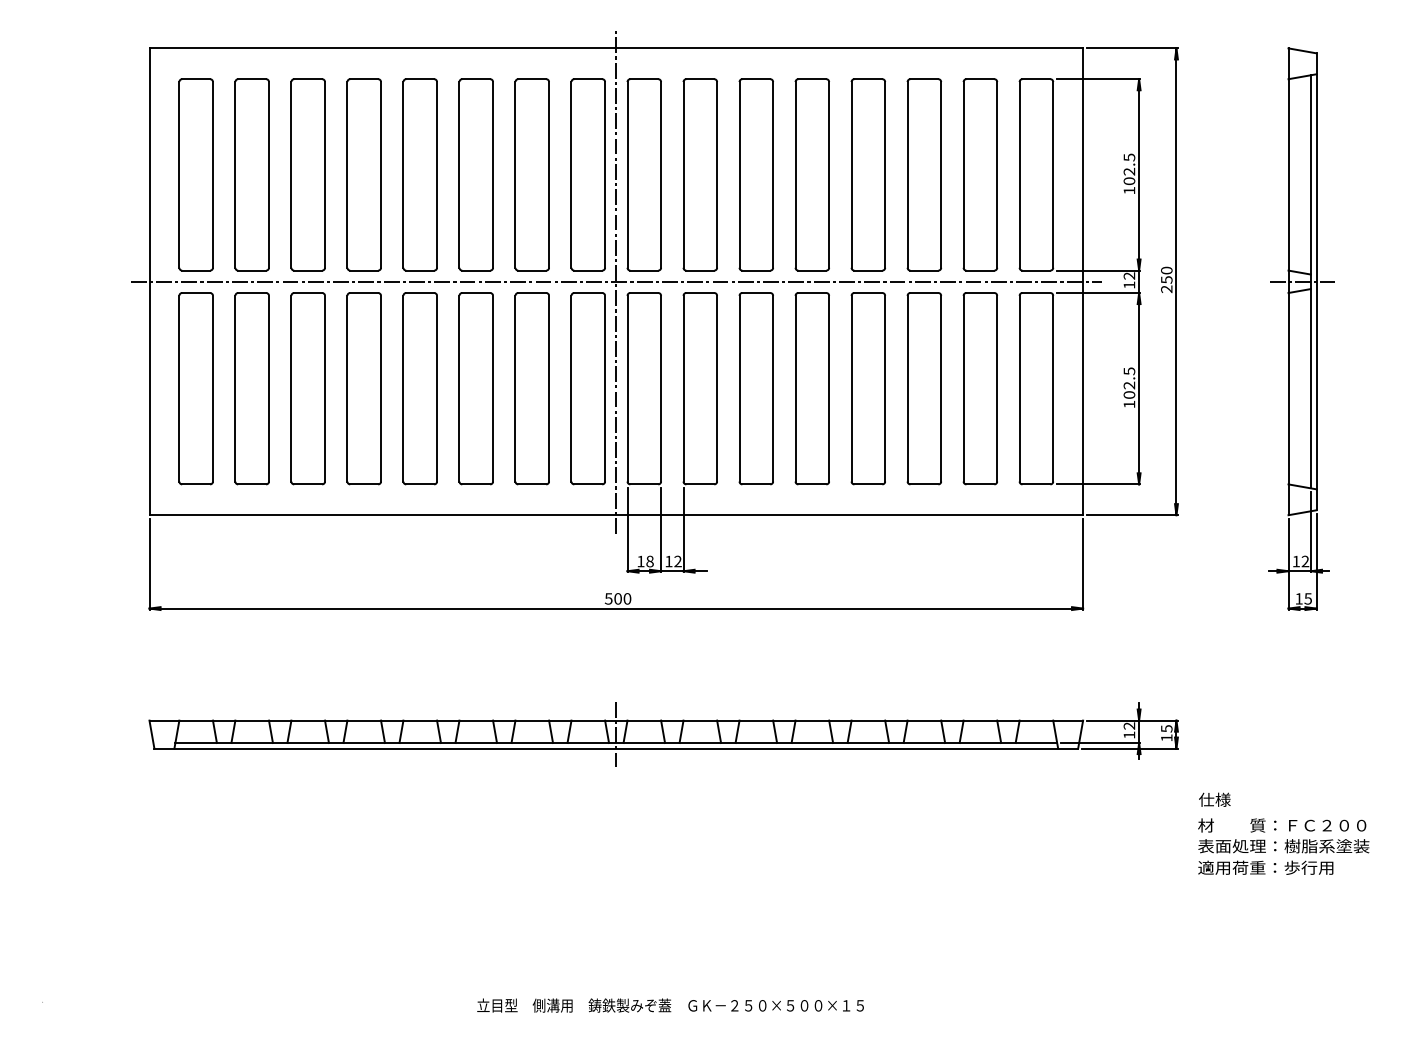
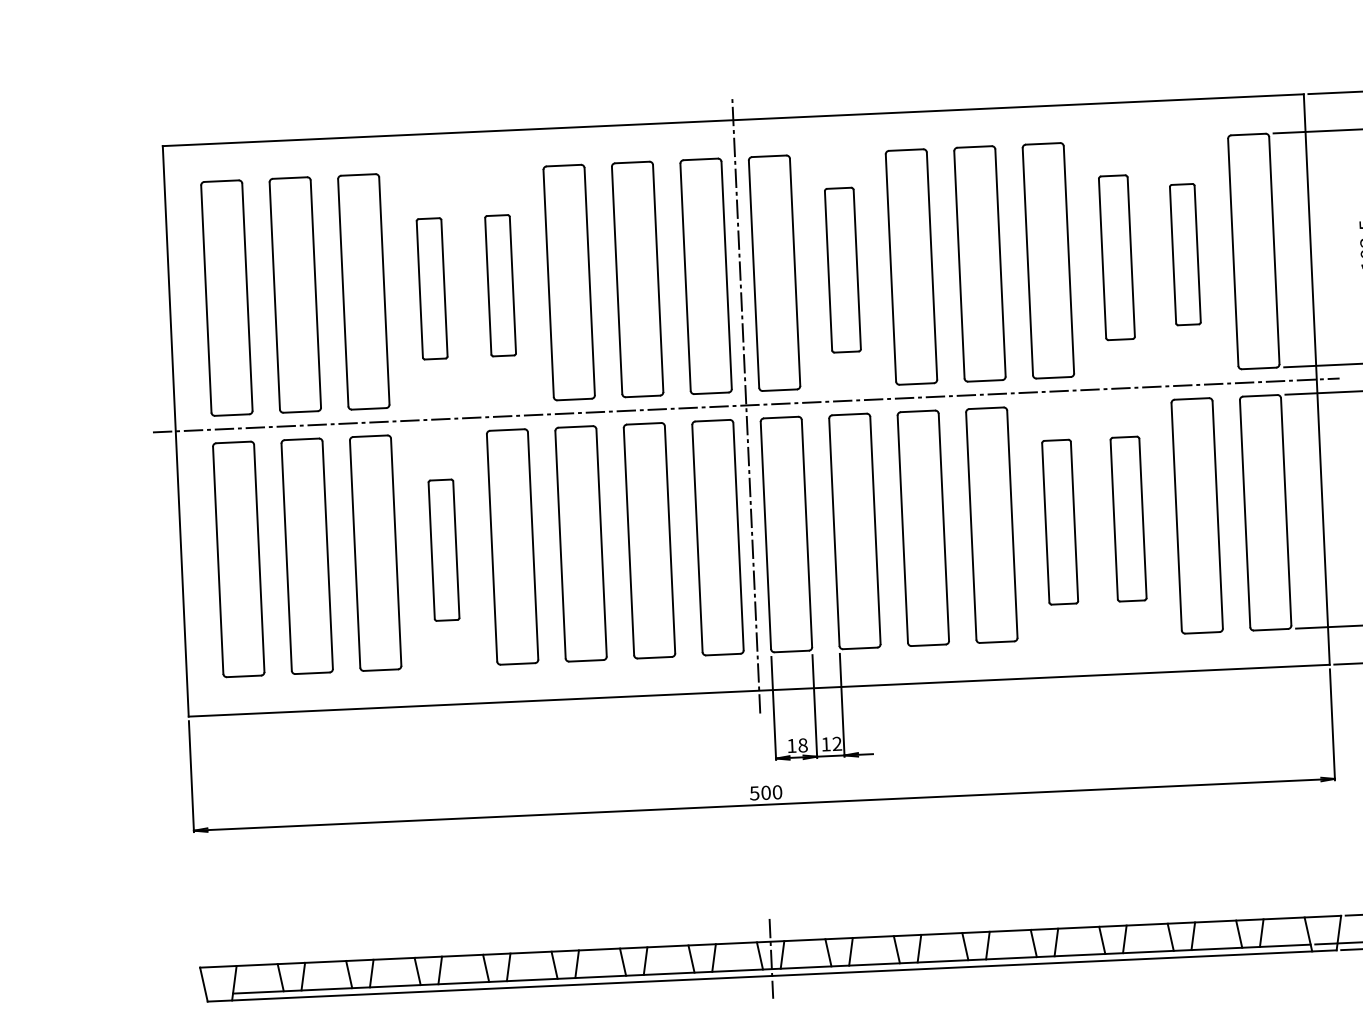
part: (363, 174) -> (431, 288), size x0.6
part: (419, 174) -> (499, 285), size x0.6
part: (699, 174) -> (841, 269), size x0.7
part: (924, 174) -> (1116, 257), size x0.7
part: (980, 174) -> (1185, 254), size x0.6
part: (363, 388) -> (443, 549), size x0.6
part: (867, 388) -> (1059, 521), size x0.7
part: (923, 388) -> (1127, 518), size x0.7

